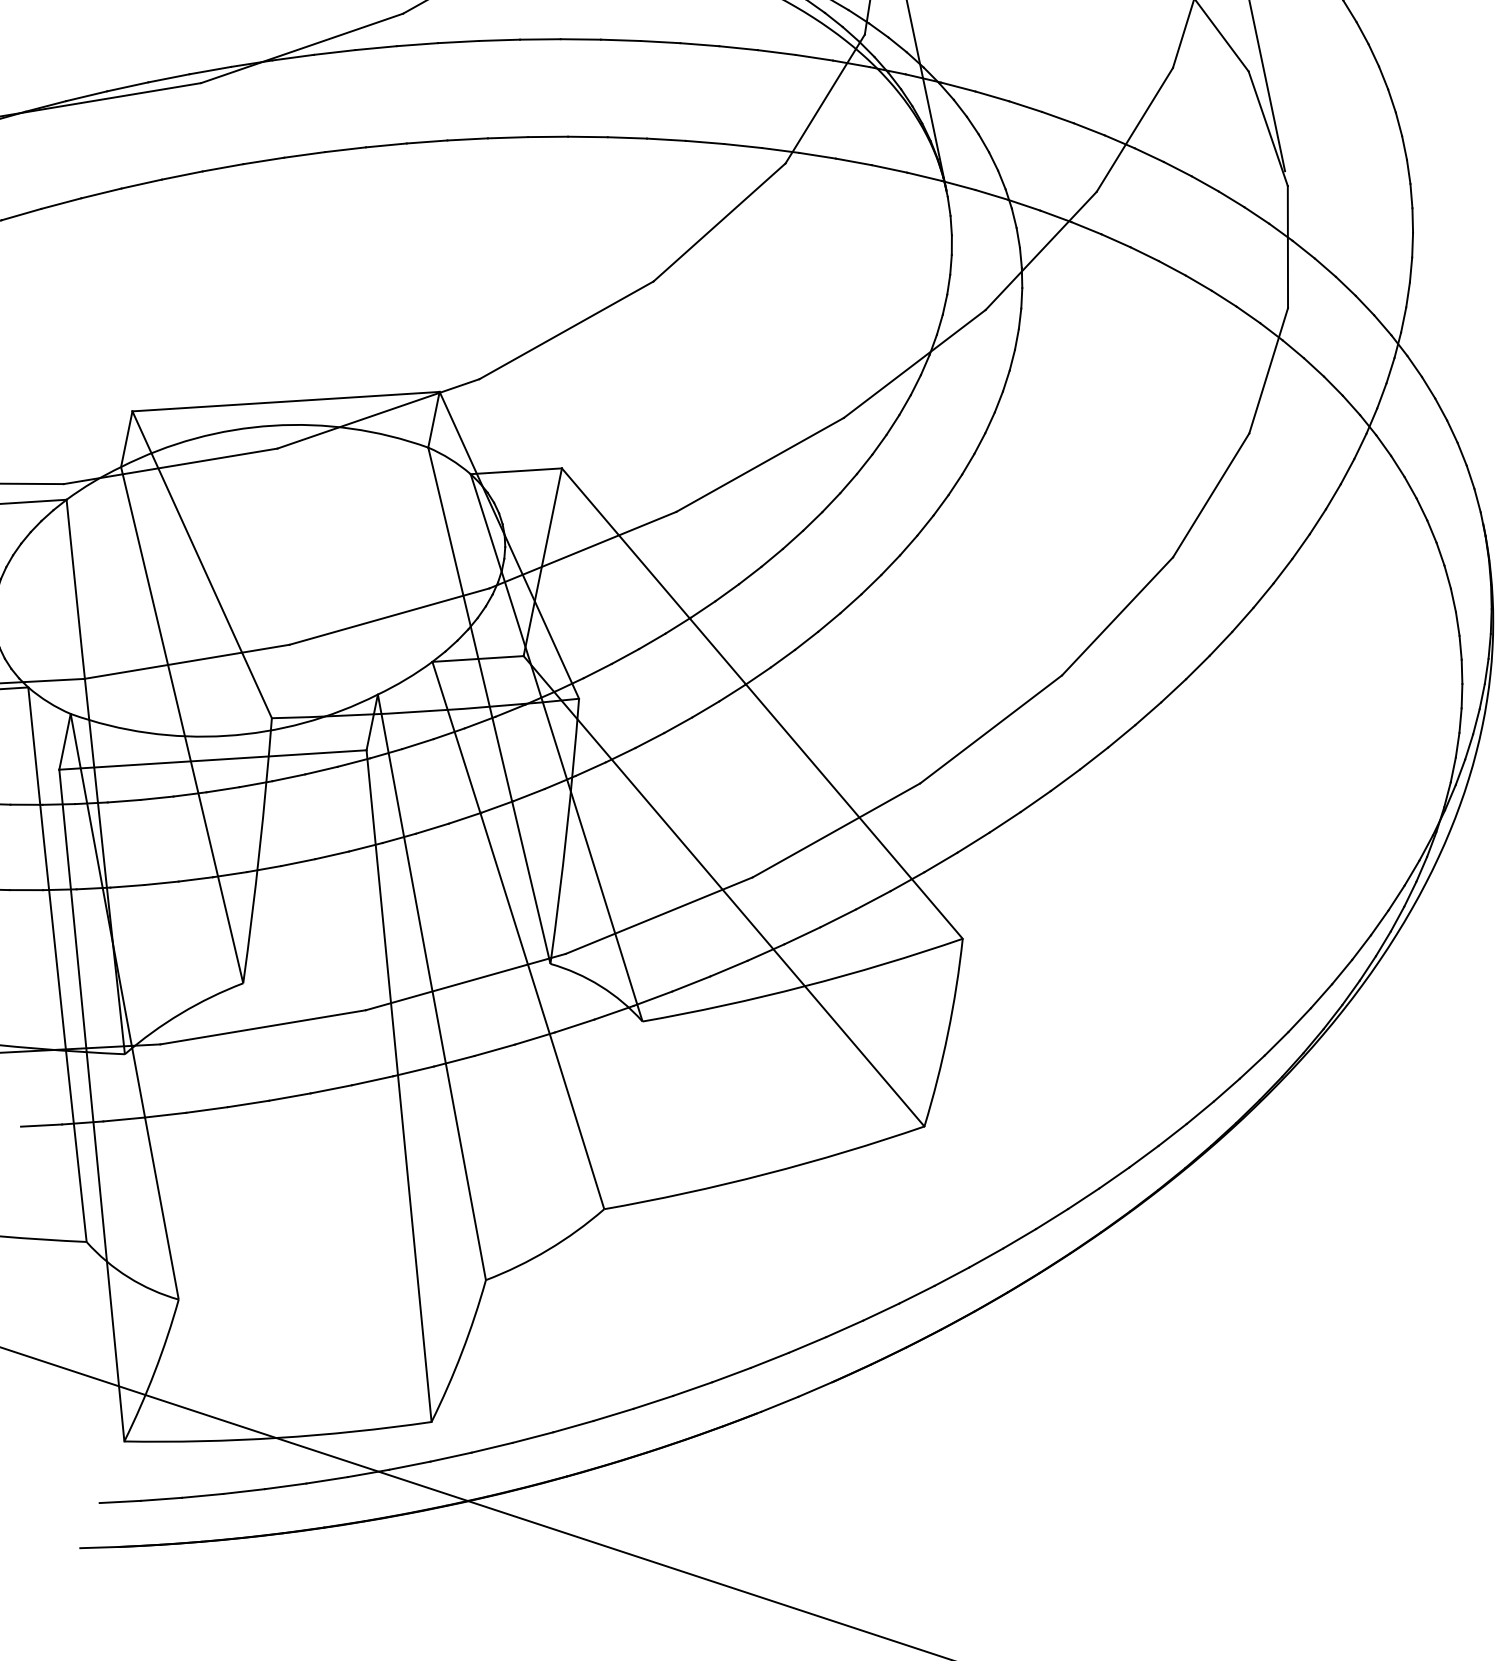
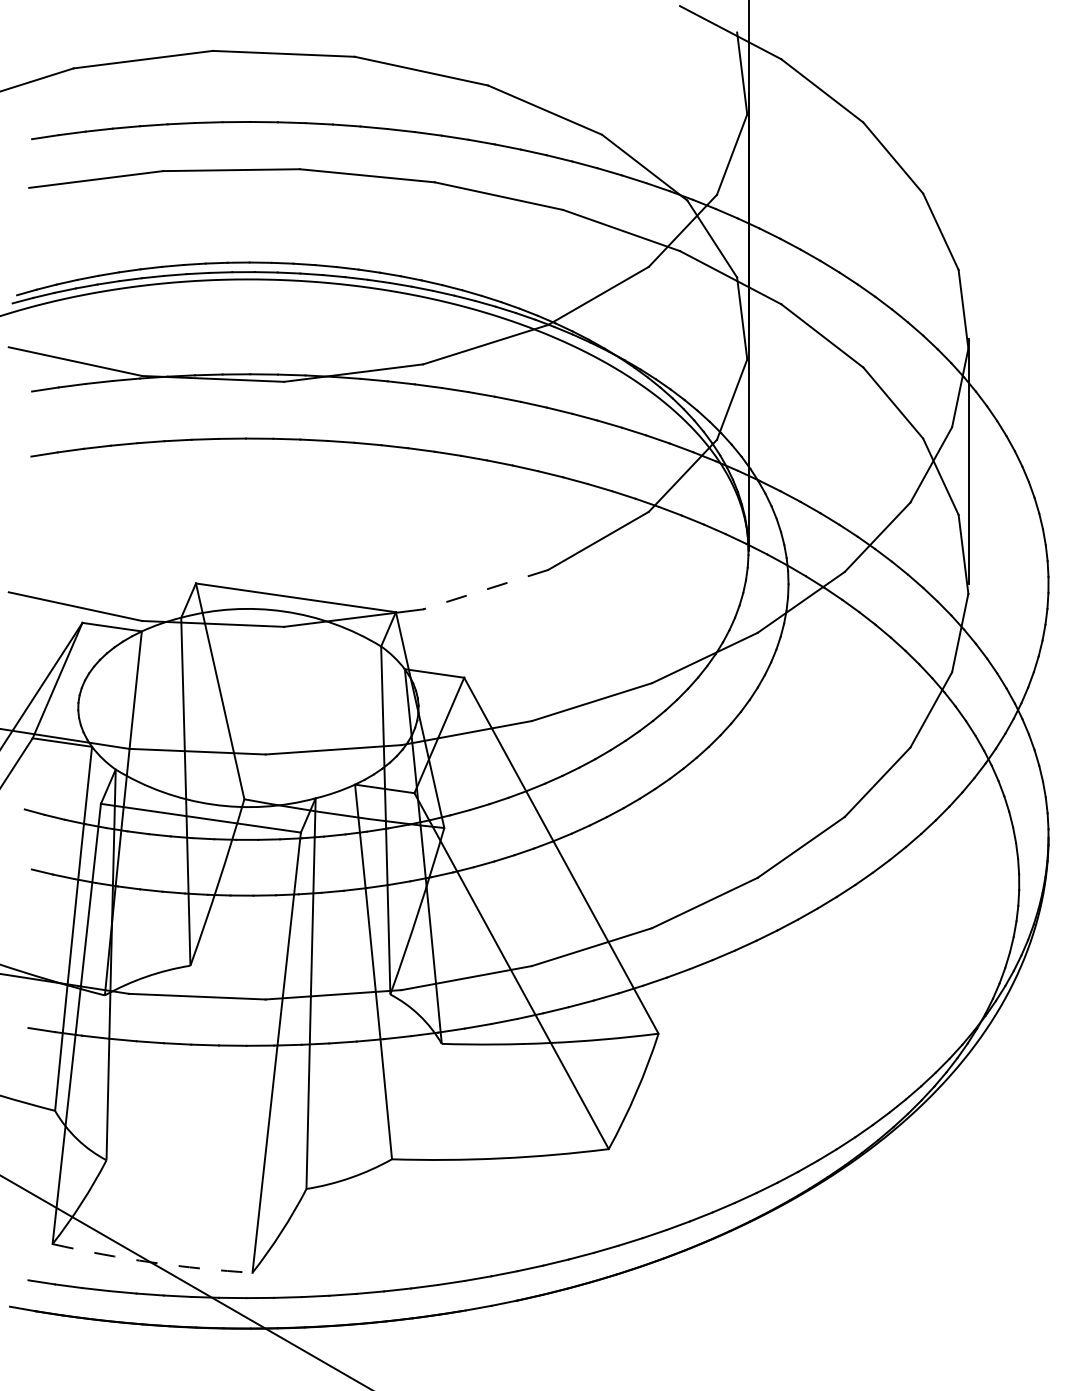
line: (566, 330) -> (485, 589), solid -> dashed
arc: (277, 1438) -> (151, 1262), solid -> dashed

